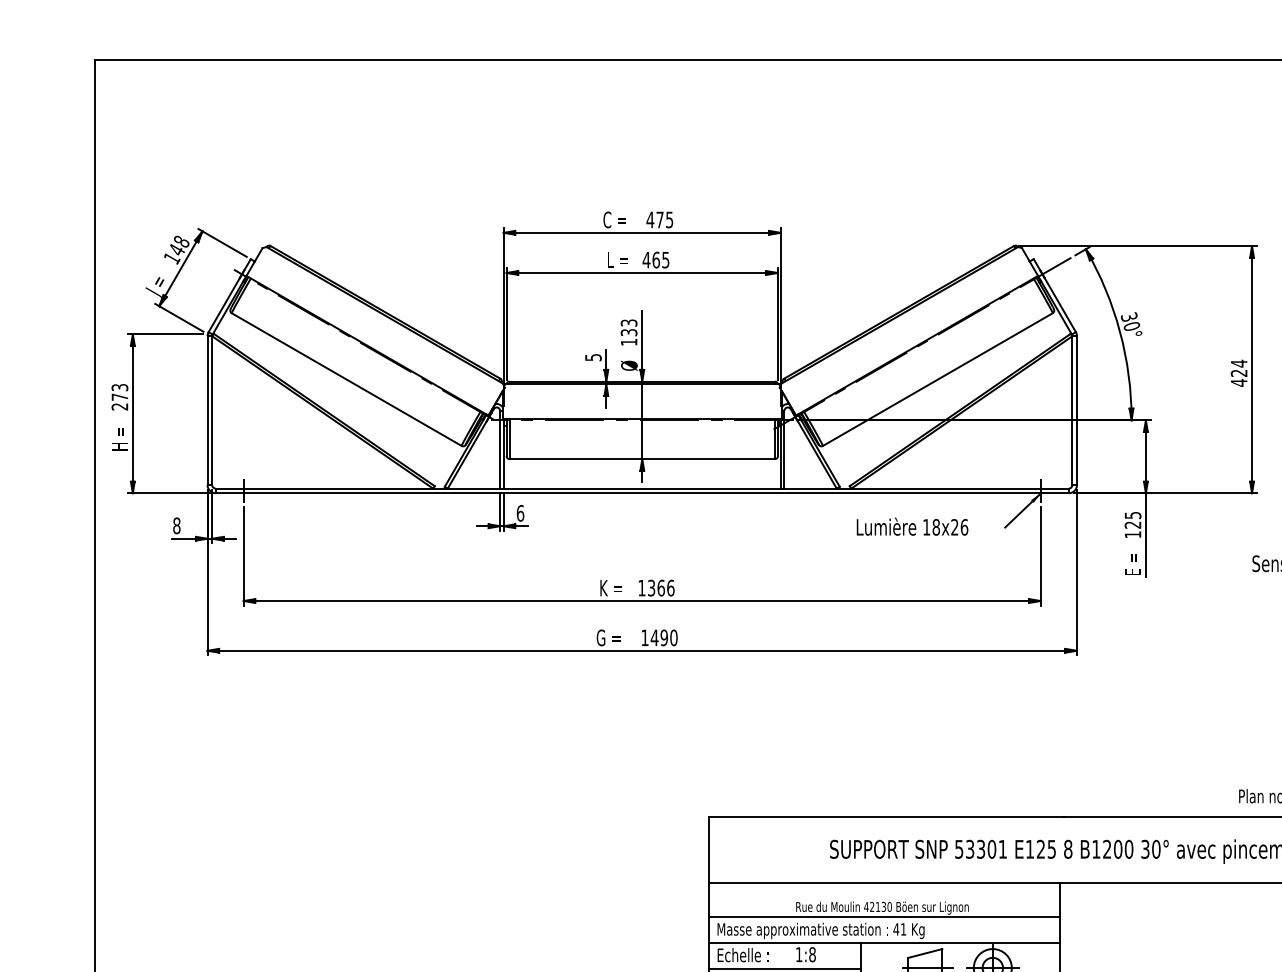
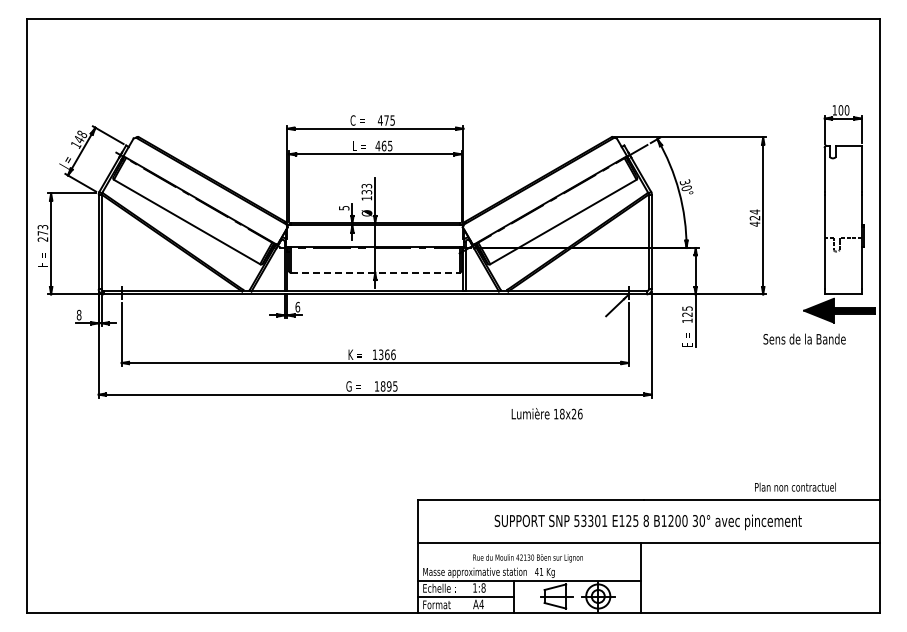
line: (642, 458) -> (375, 272), solid -> dashed
text: (911, 526) -> (546, 413), moved
text: (663, 637) -> (388, 386), 1490 -> 1895
line: (884, 917) -> (529, 564), removed

